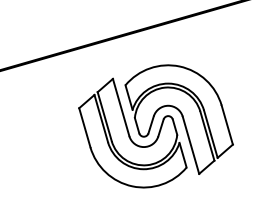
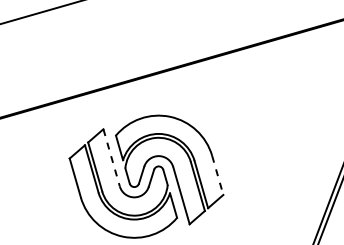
line: (121, 107) -> (111, 157), solid -> dashed
line: (227, 125) -> (217, 175), solid -> dashed

